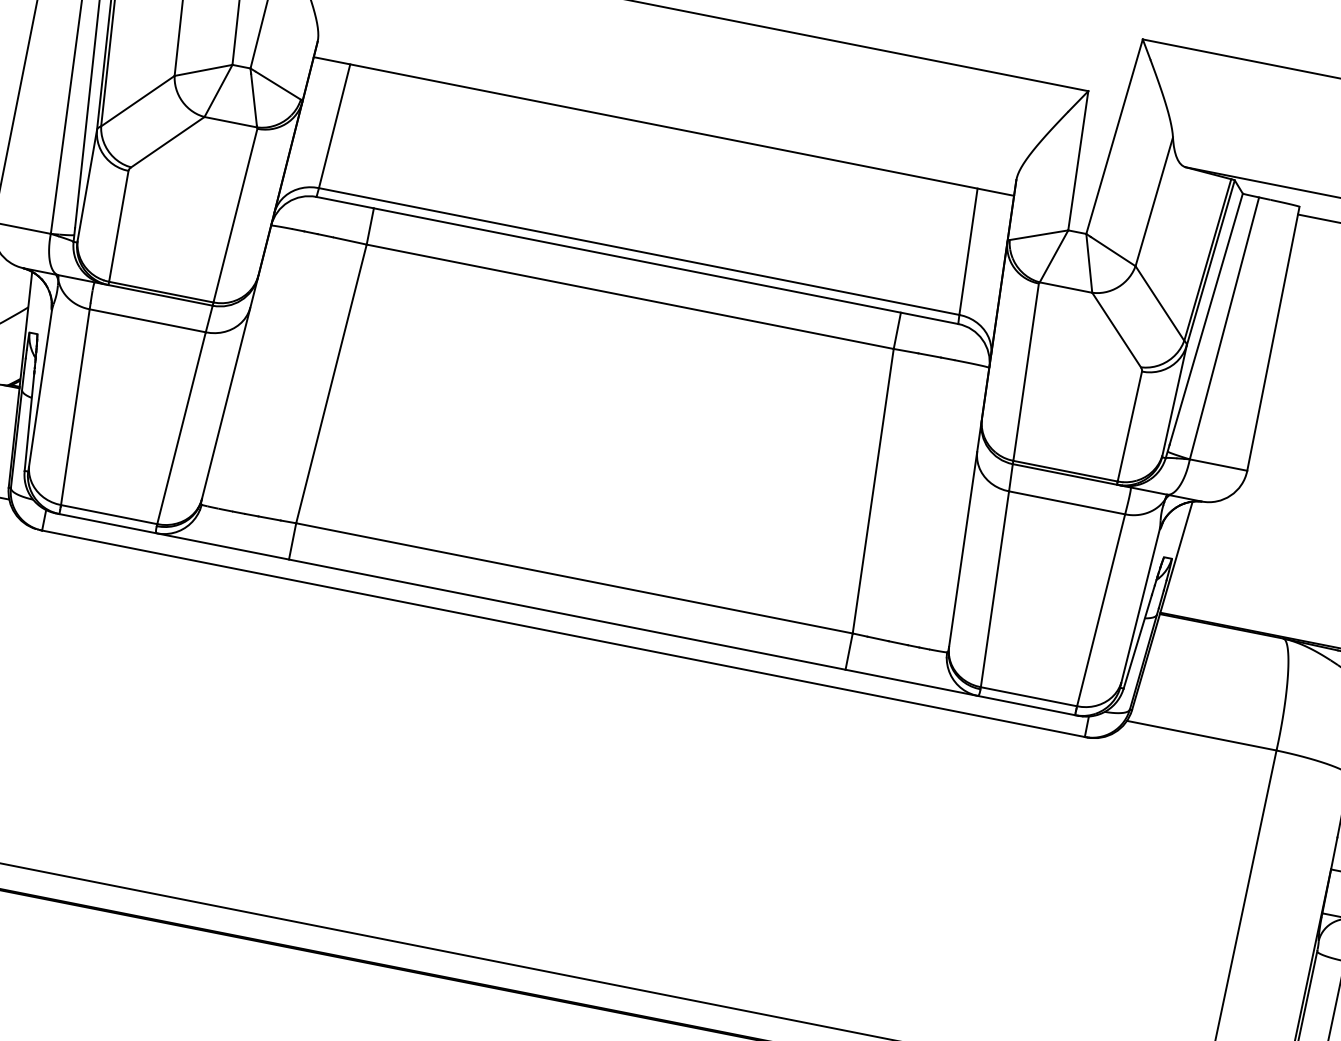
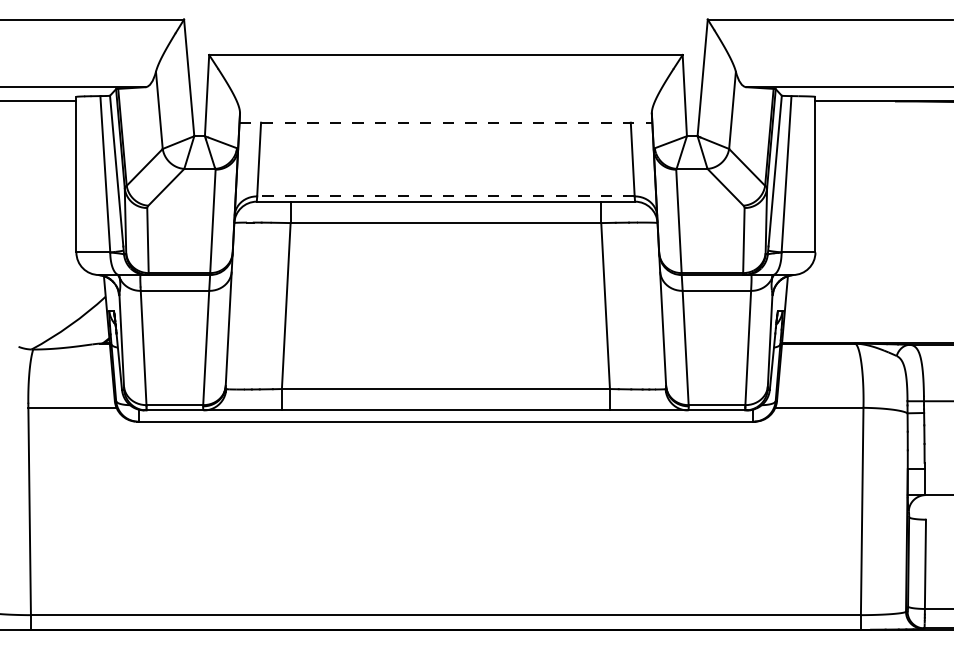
line: (664, 126) -> (446, 122), solid -> dashed
line: (638, 251) -> (445, 196), solid -> dashed

